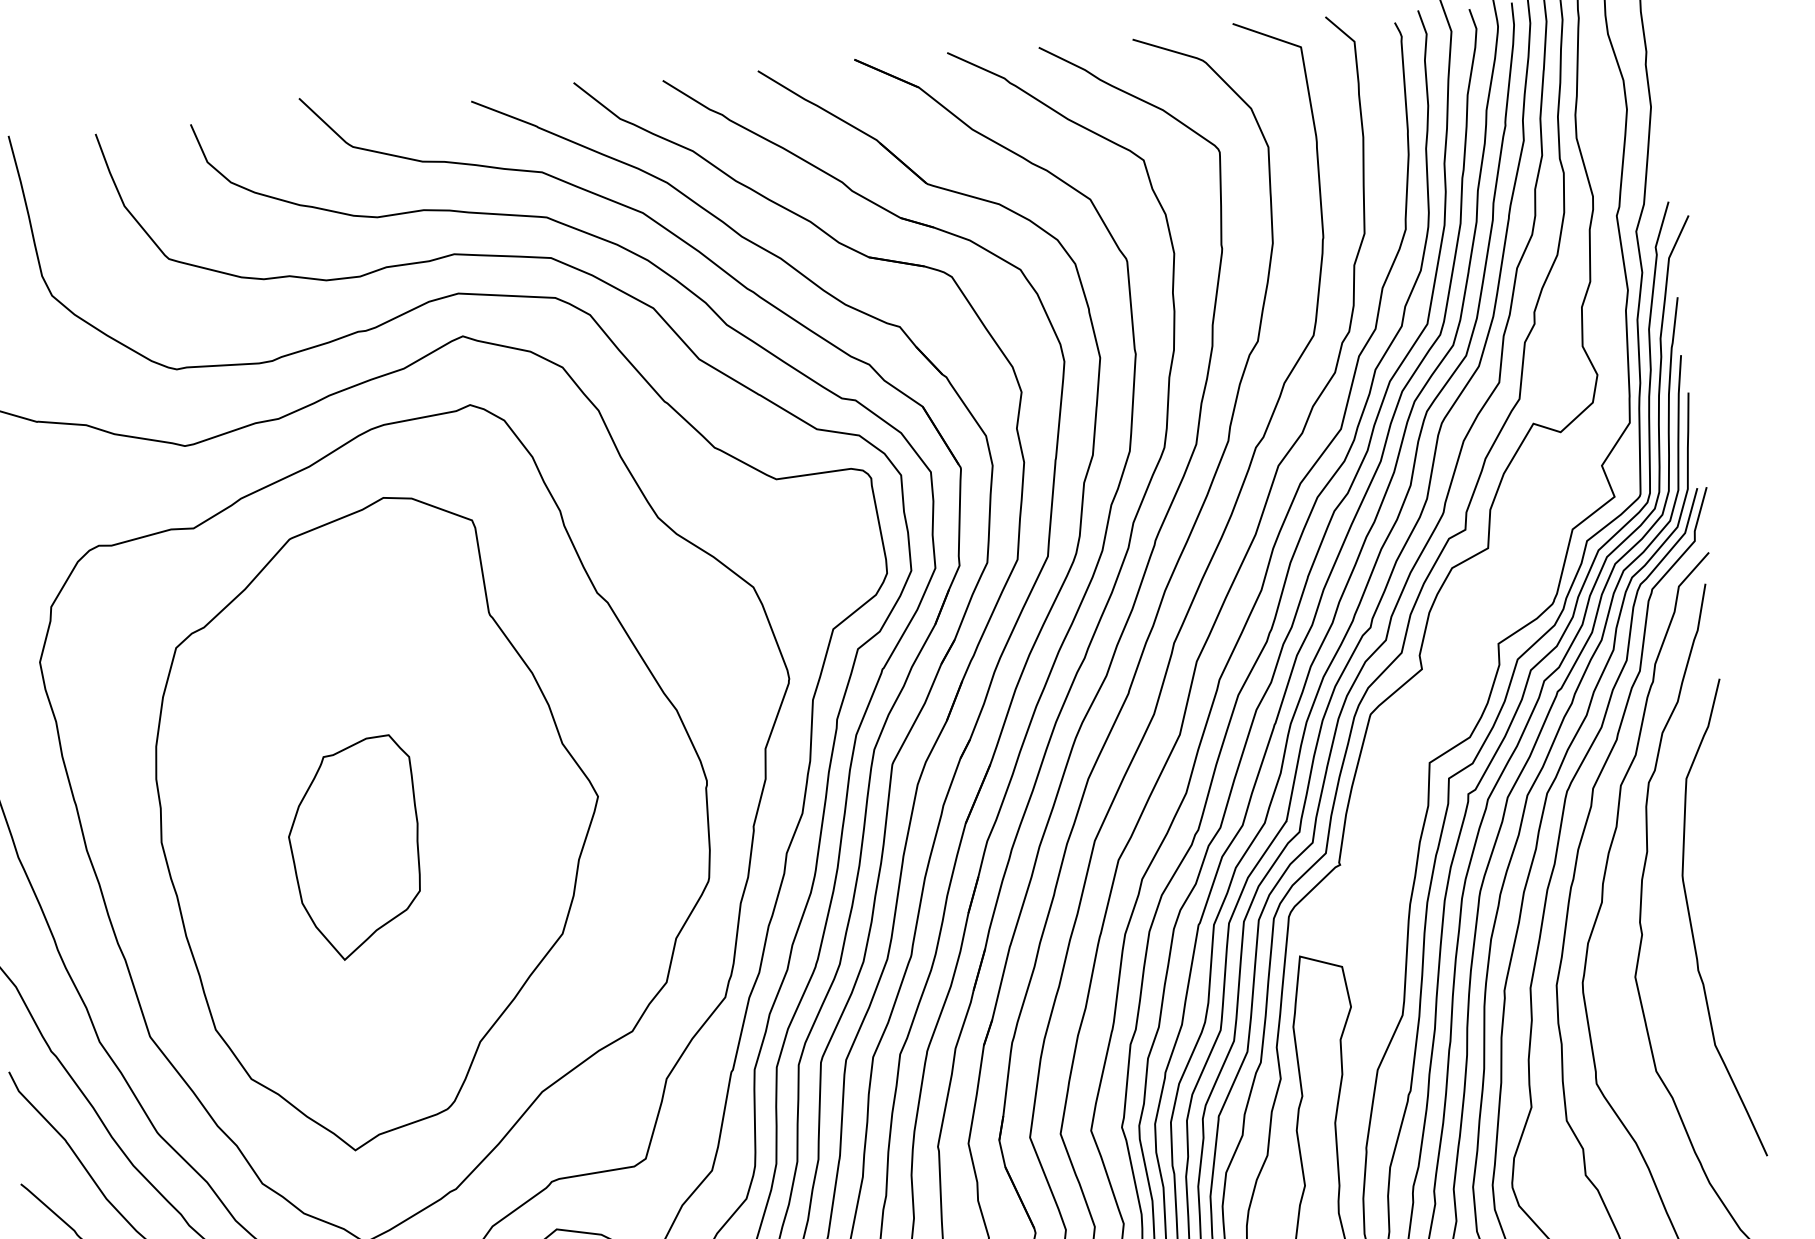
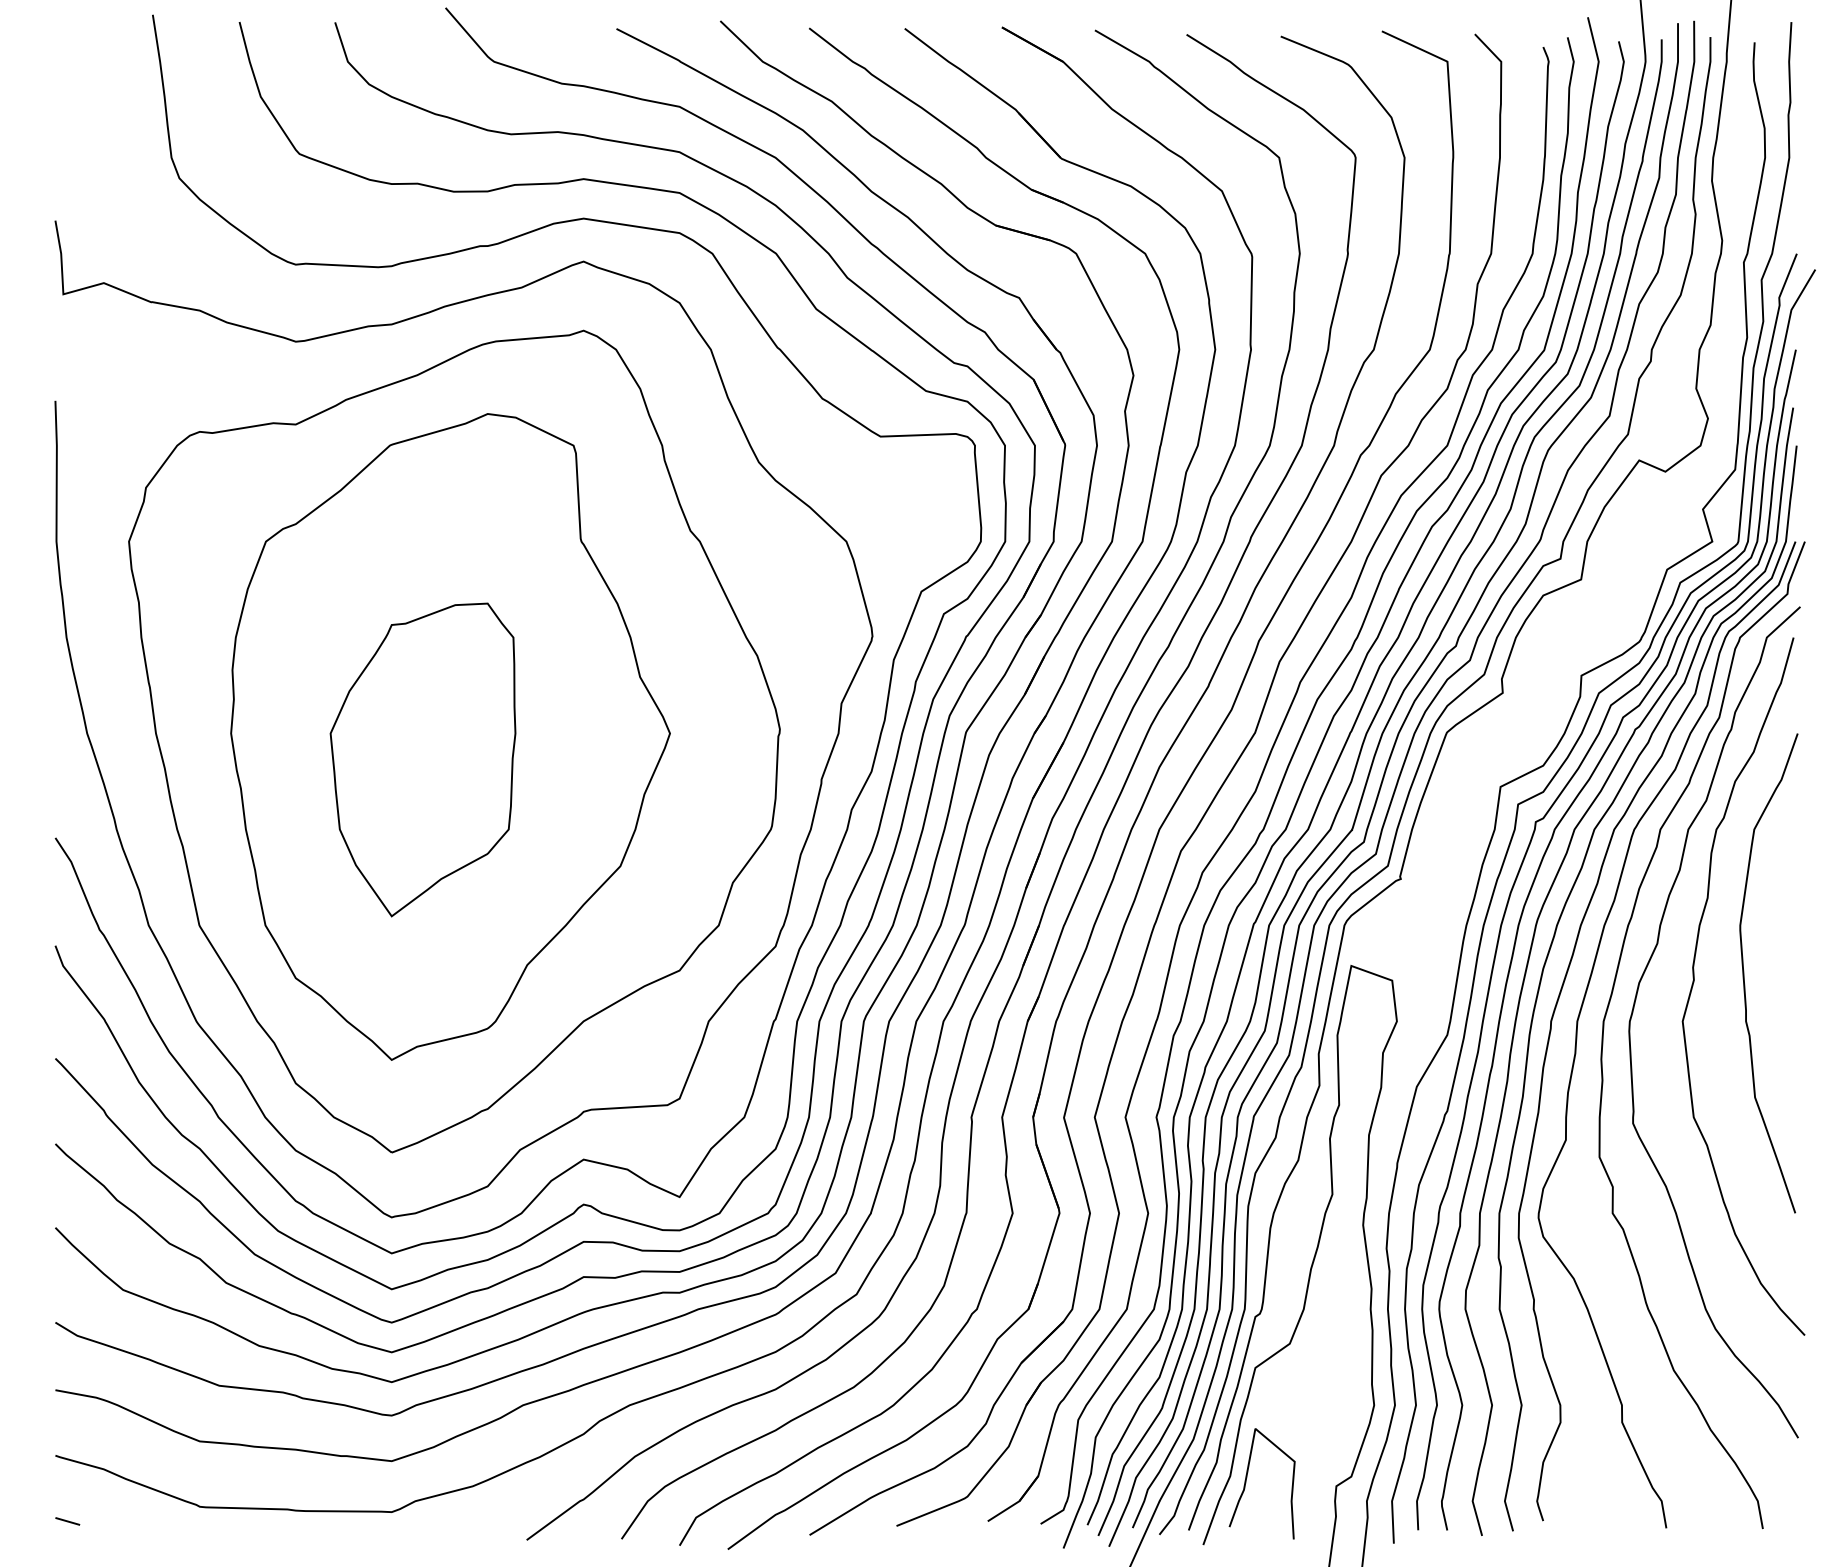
part: (354, 848) -> (422, 759), size x1.43

